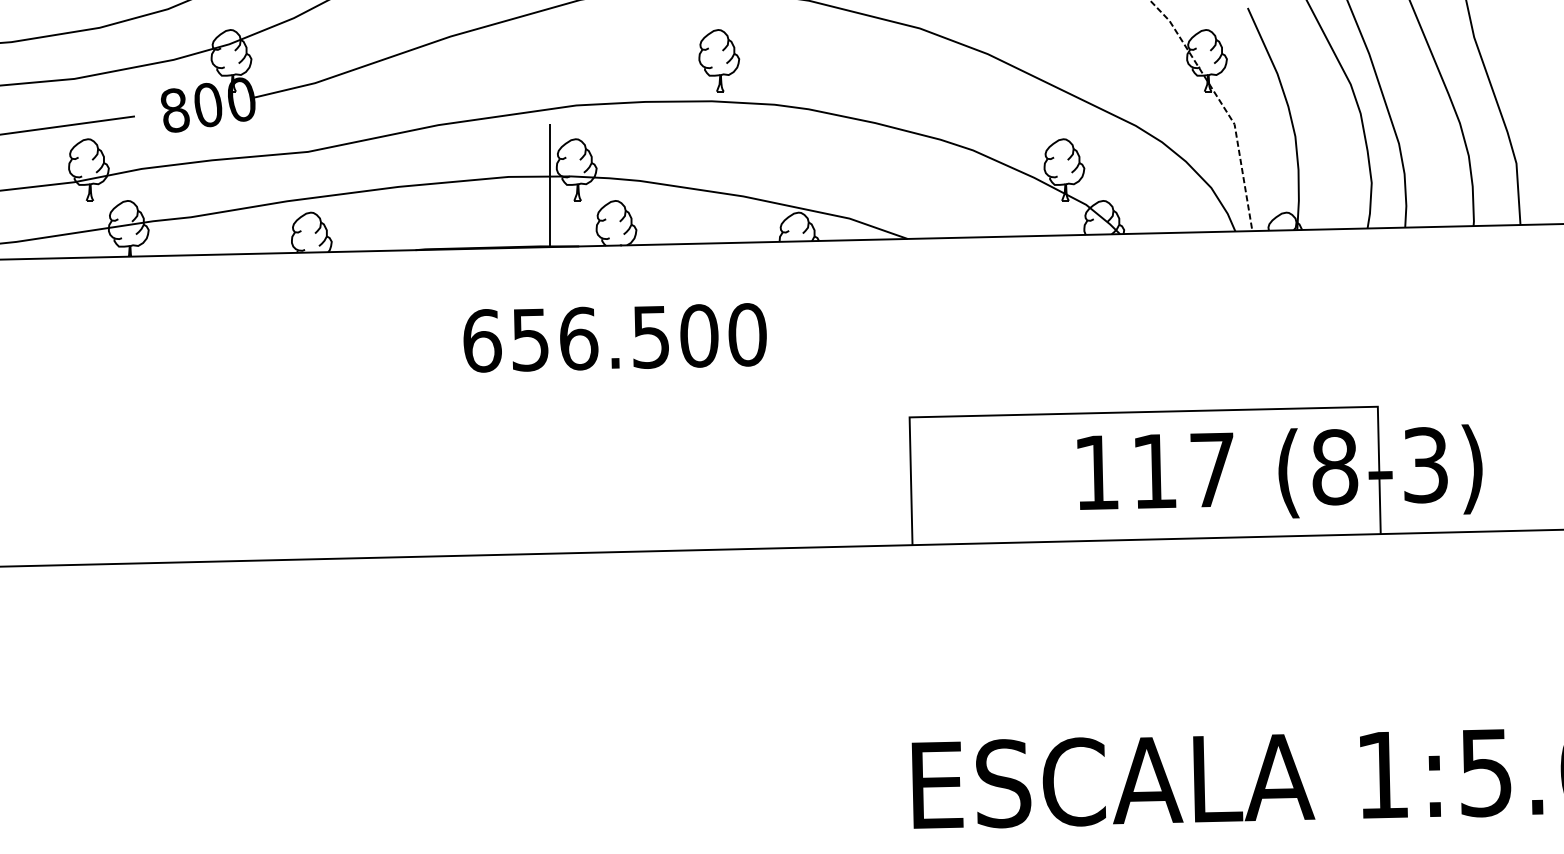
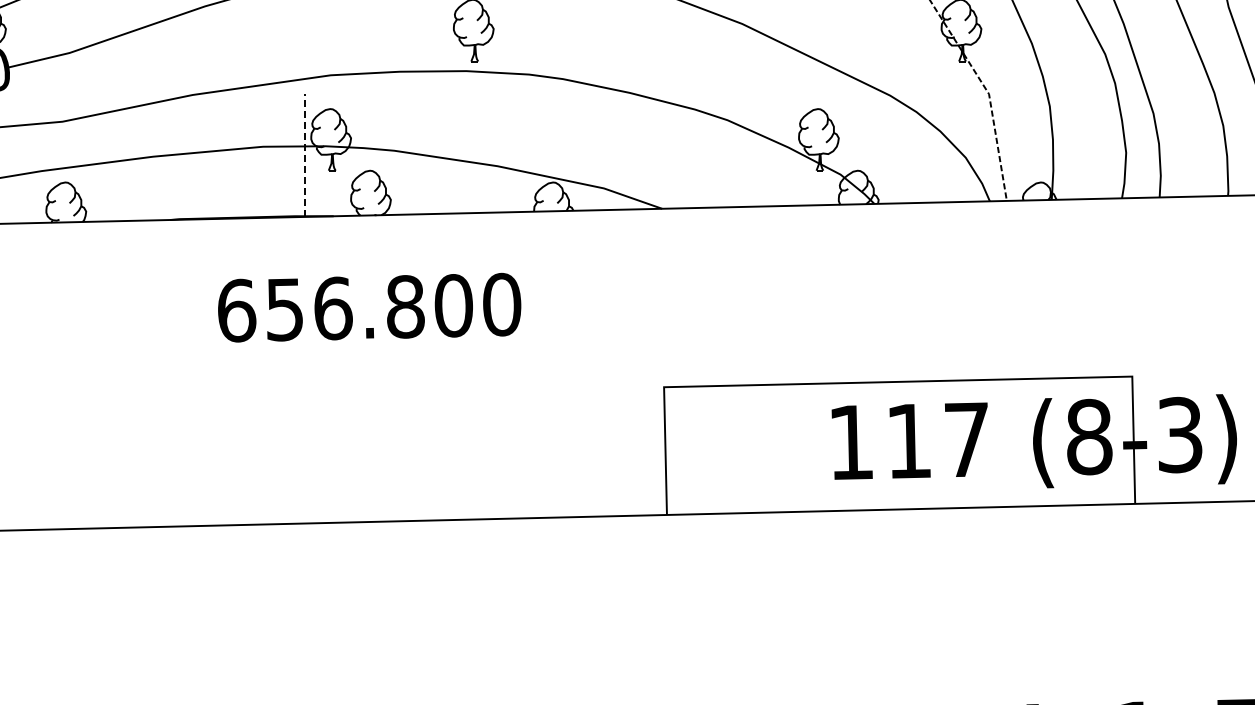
line: (550, 185) -> (304, 155), solid -> dashed
text: (651, 336) -> (405, 306), 656.500 -> 656.800

